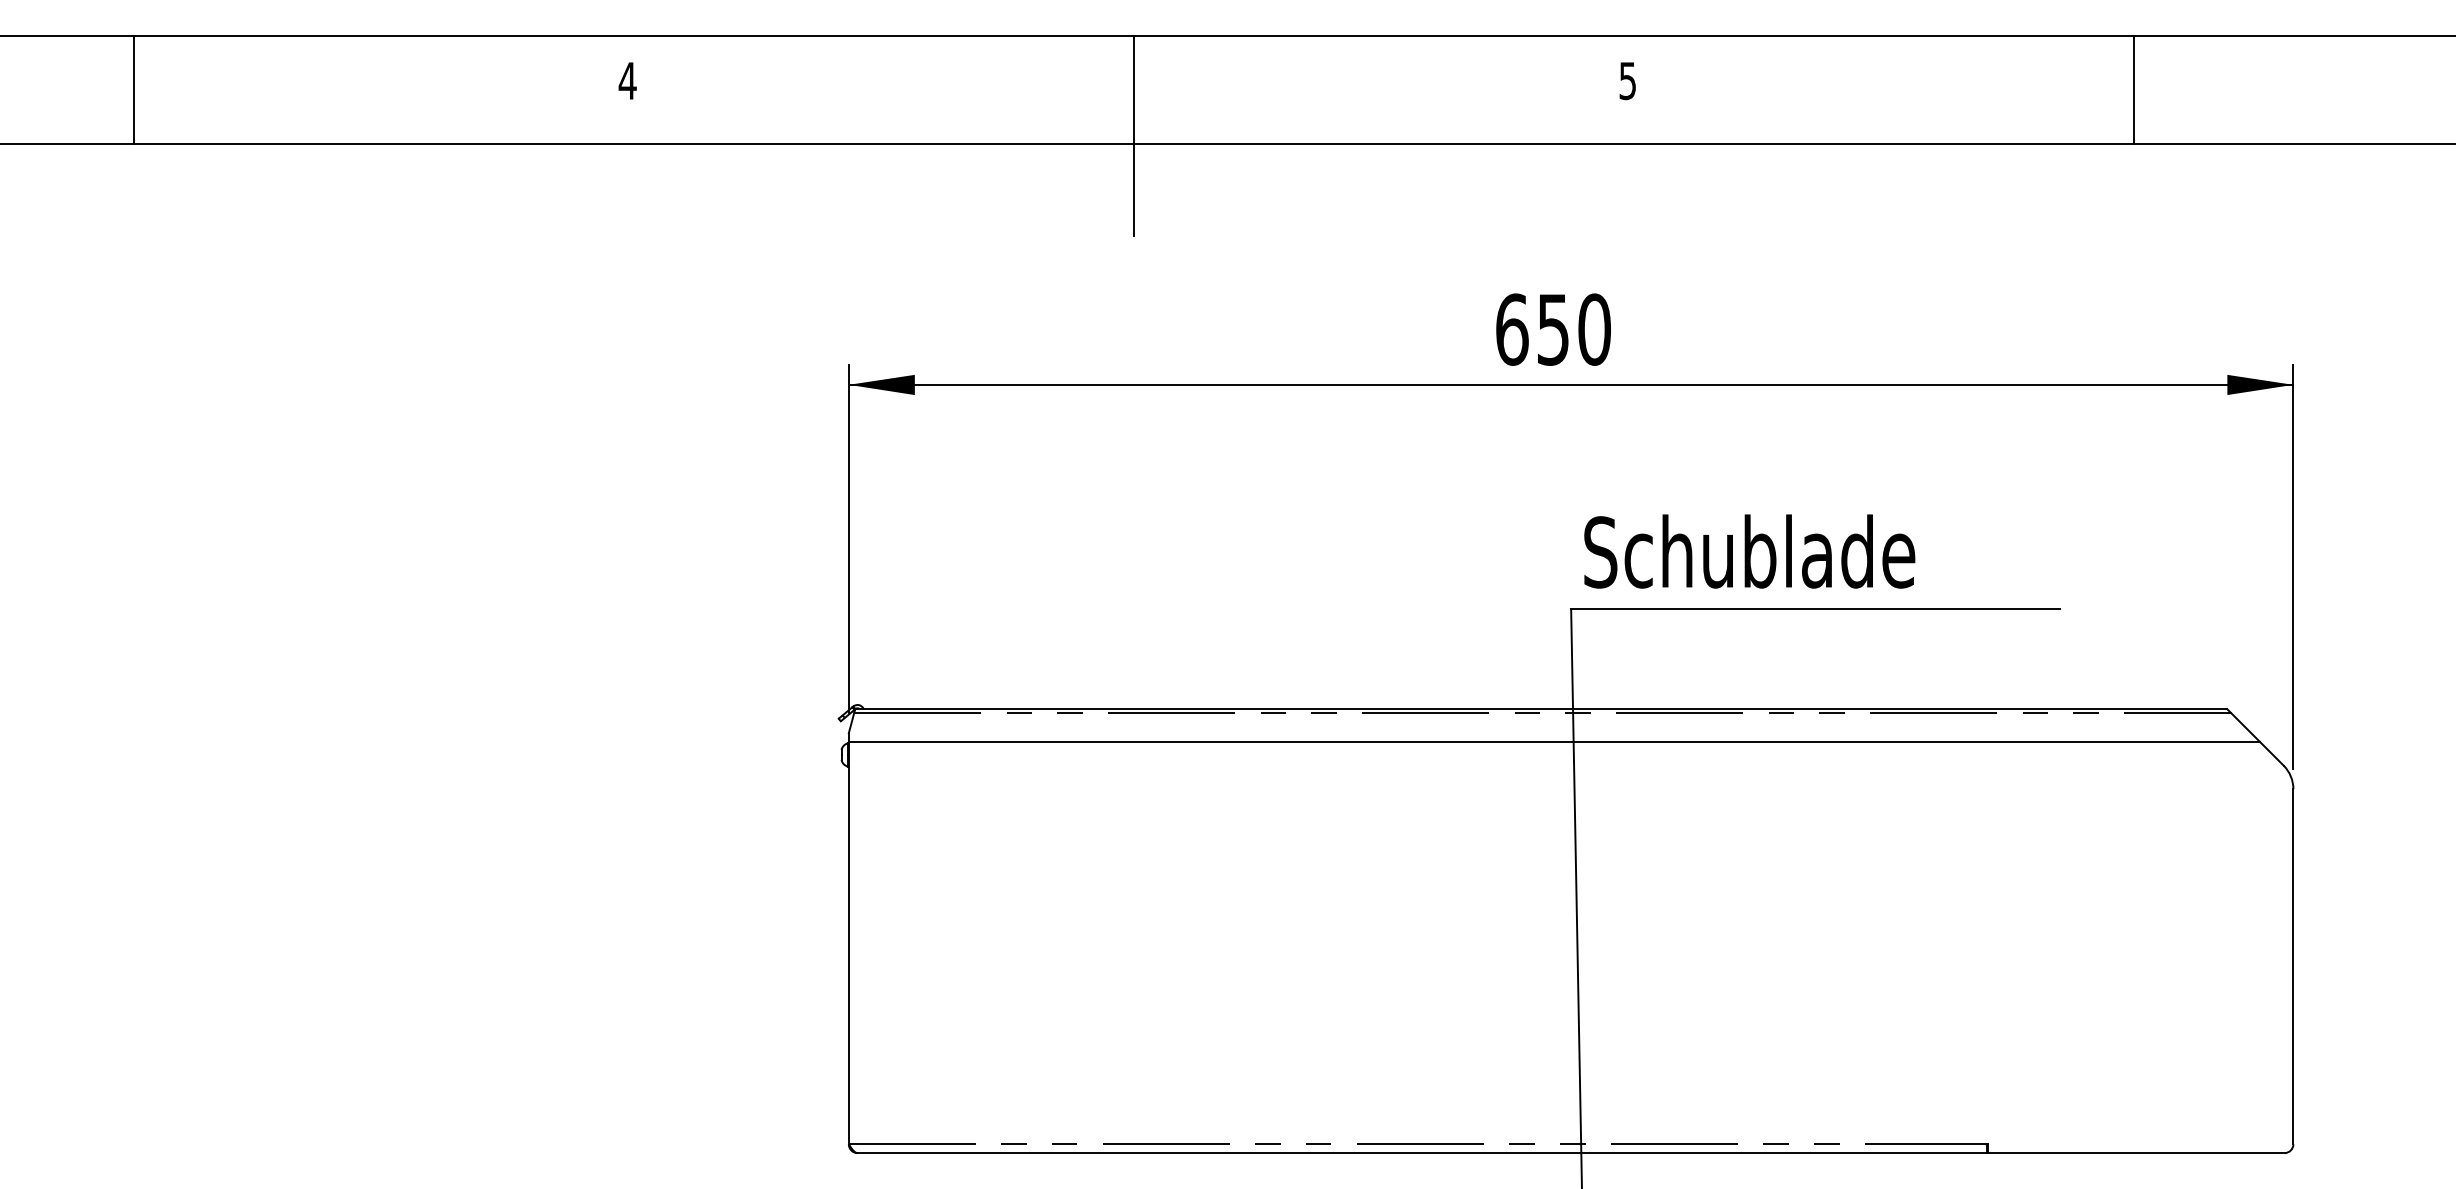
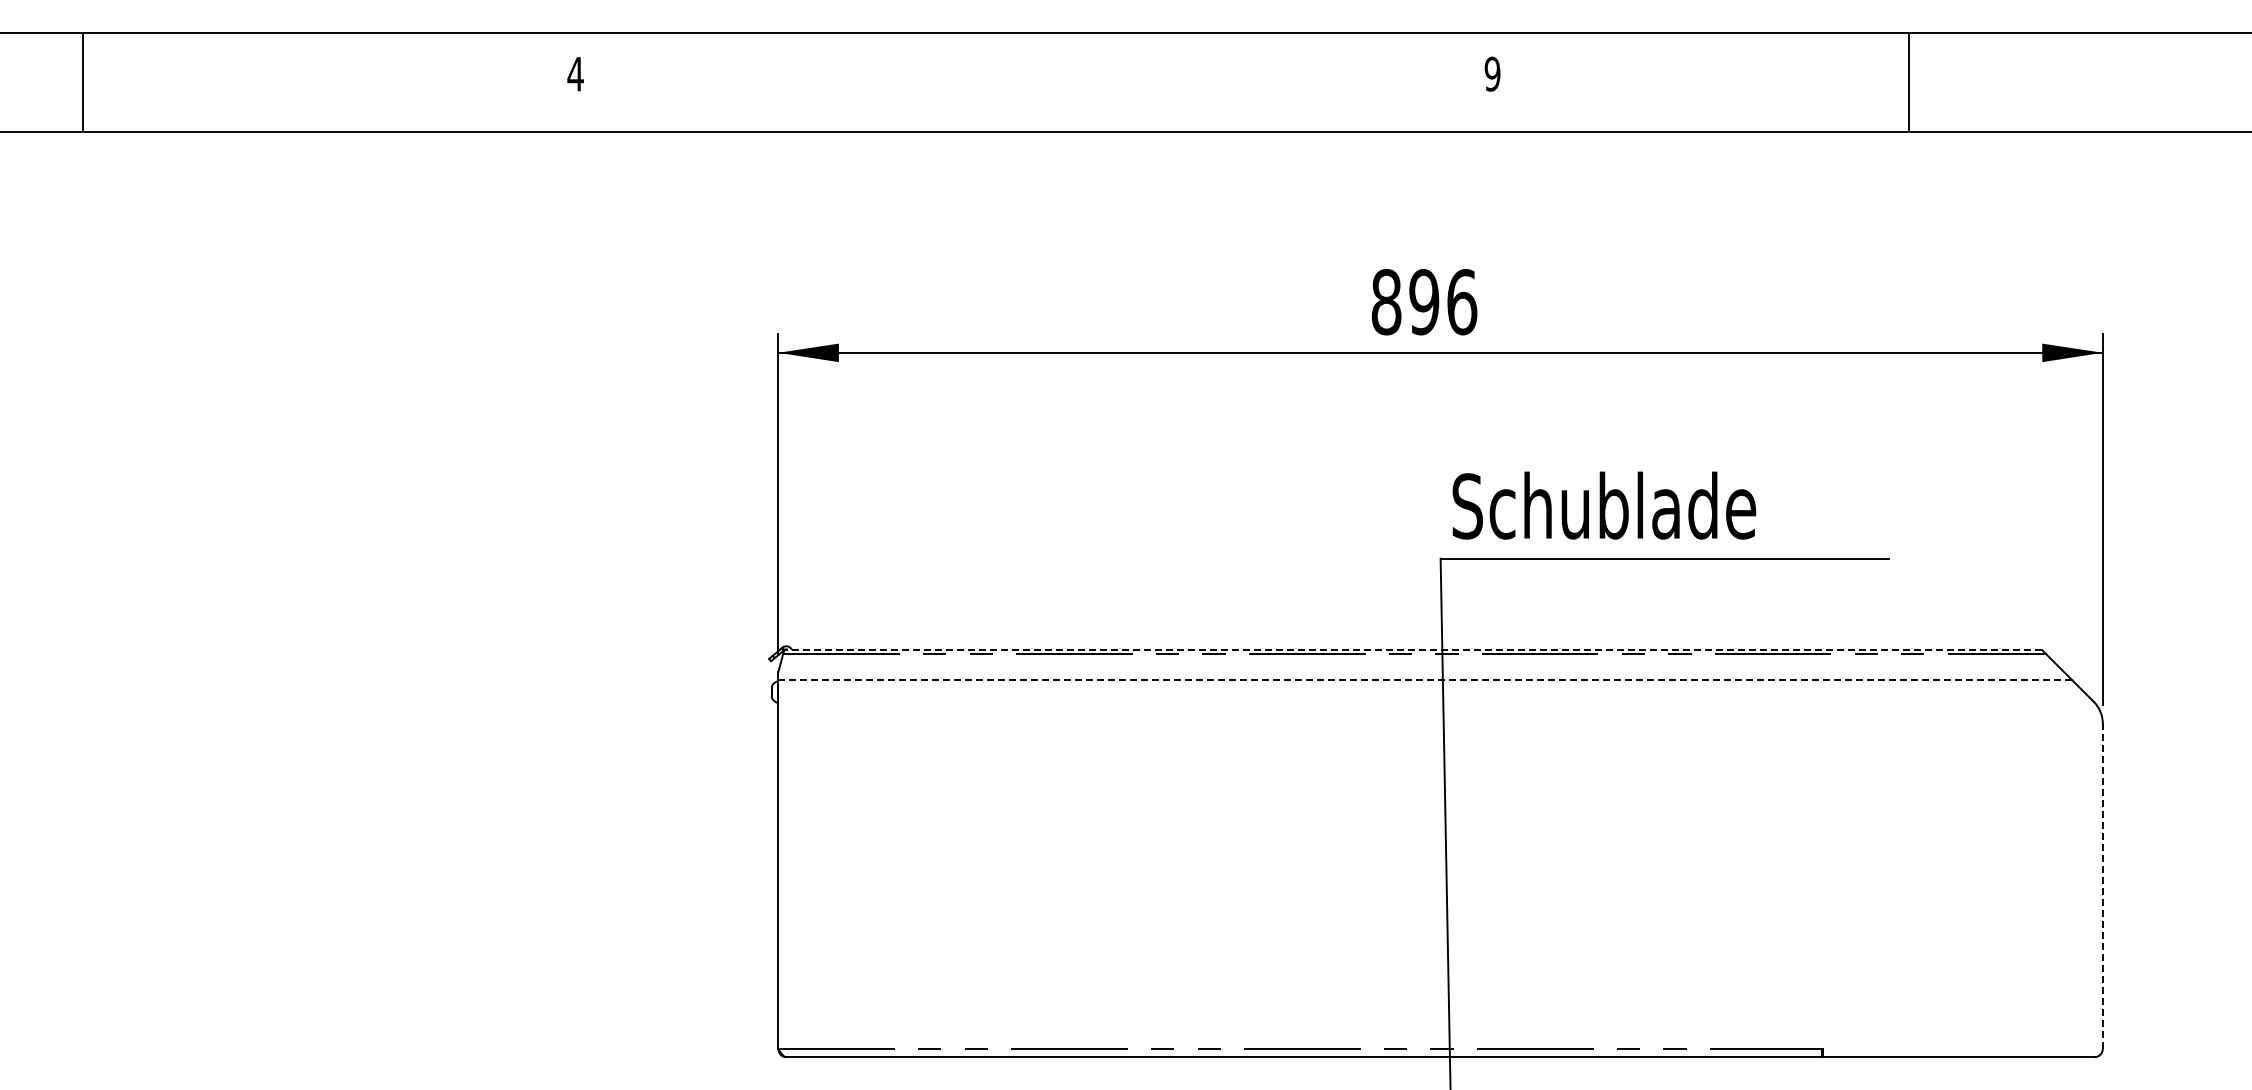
text: (1627, 80) -> (1492, 73), 5 -> 9
line: (133, 90) -> (82, 82), moved
line: (2133, 90) -> (1909, 82), moved
line: (1133, 135) -> (1039, 124), removed
text: (1553, 330) -> (1424, 302), 650 -> 896
line: (1541, 708) -> (1413, 649), solid -> dashed
line: (1554, 742) -> (1425, 680), solid -> dashed
line: (2293, 966) -> (2102, 886), solid -> dashed

